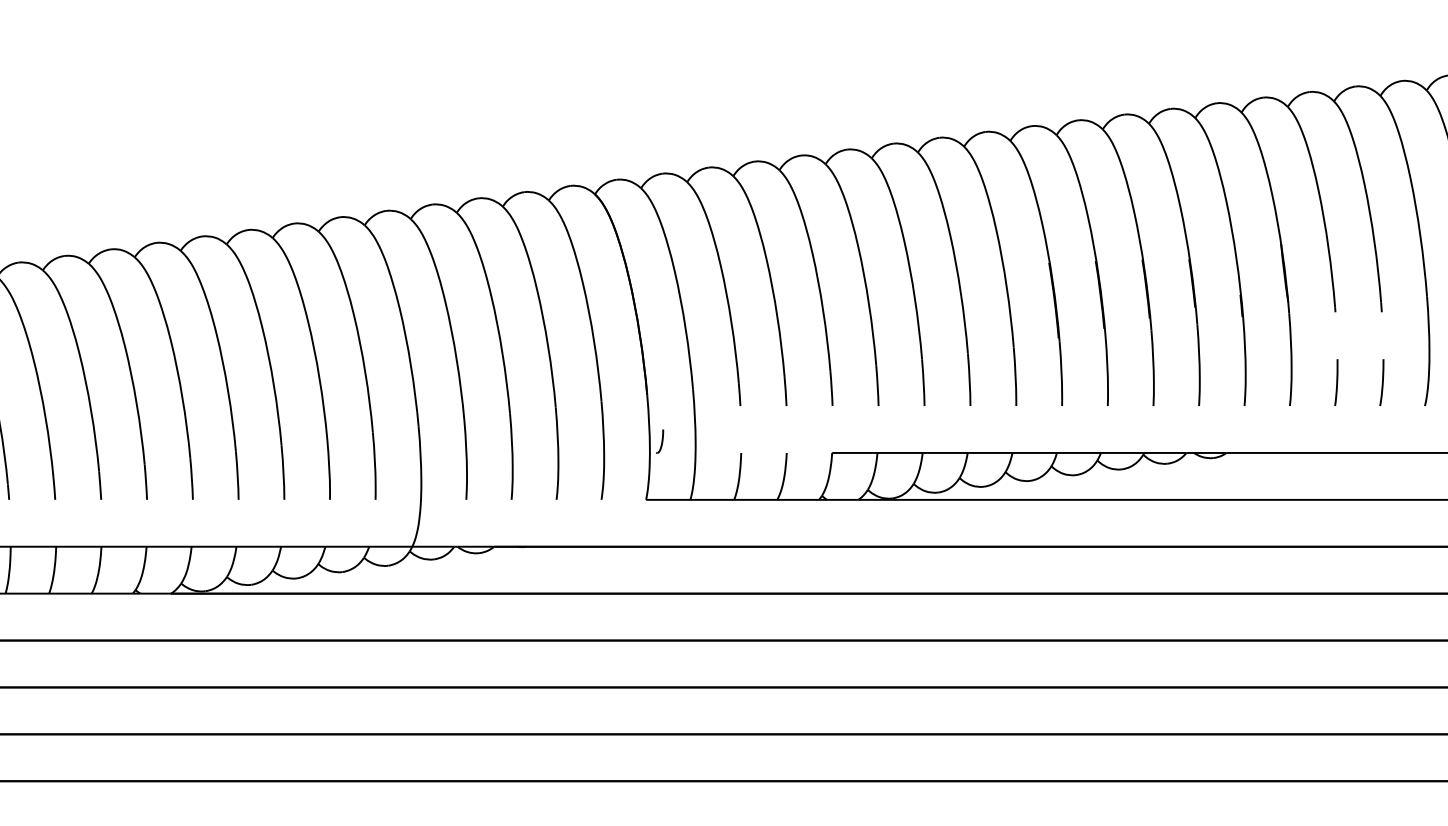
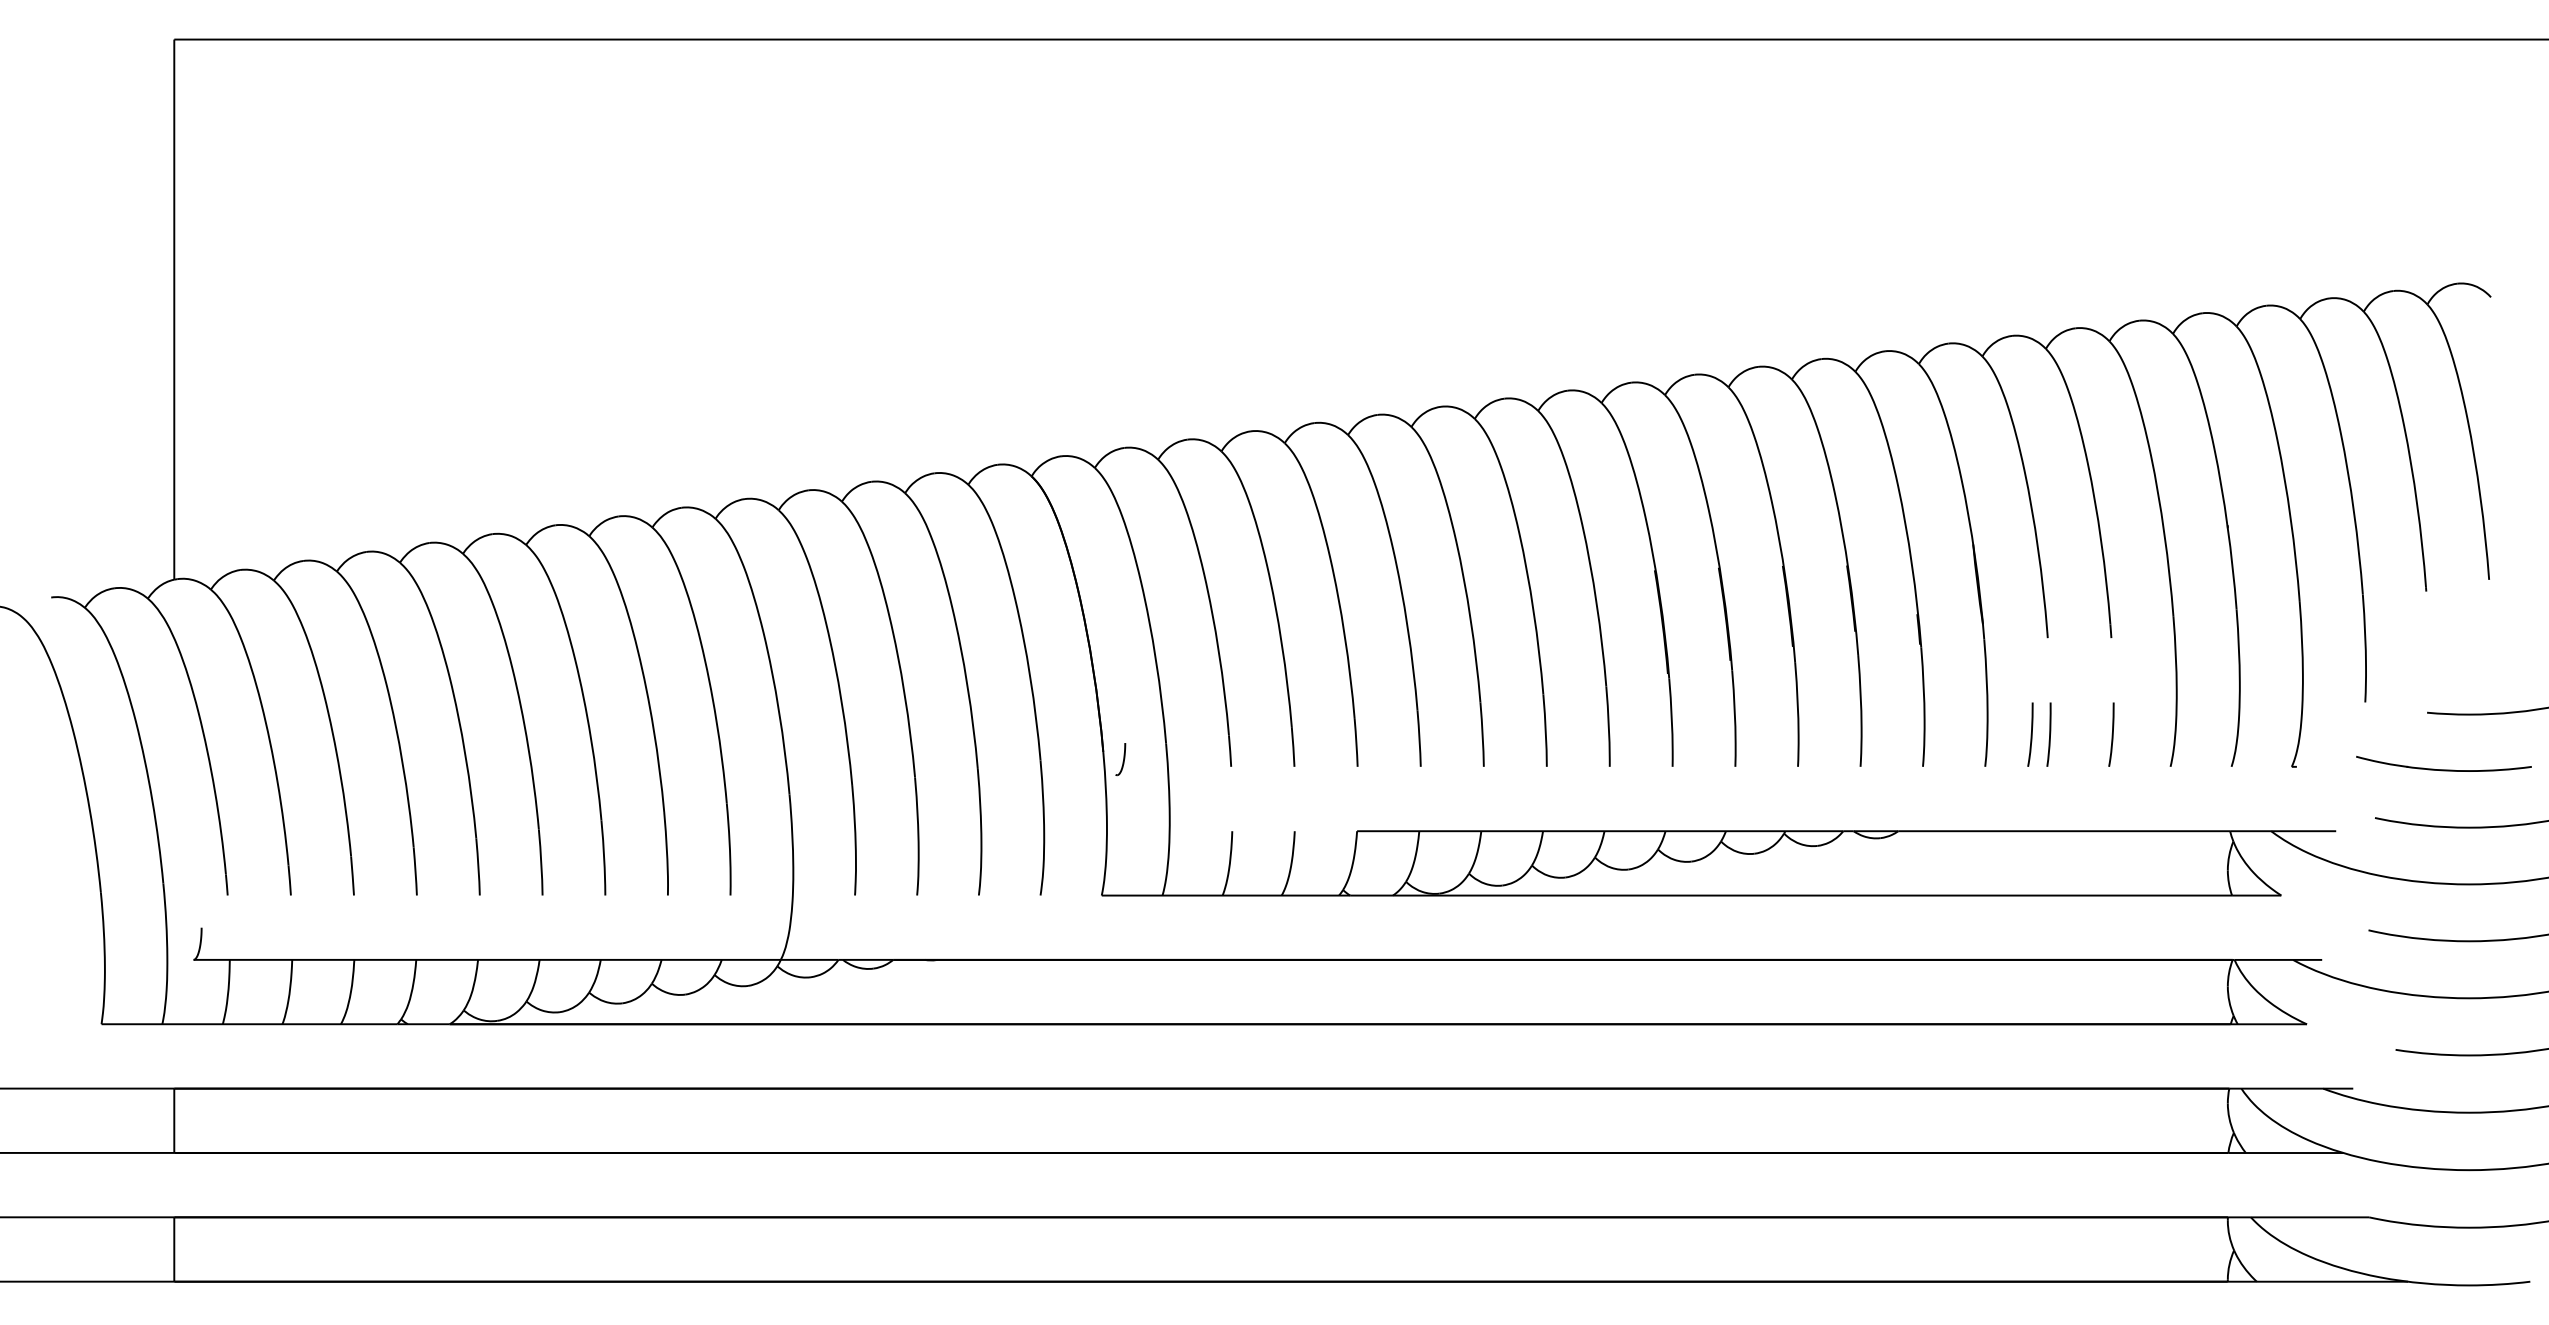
curve: (1322, 382) -> (2030, 734), added
part: (659, 441) -> (1120, 759), moved

